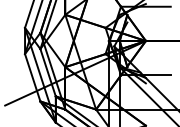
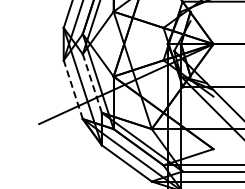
line: (48, 72) -> (92, 83), solid -> dashed
line: (32, 77) -> (73, 89), solid -> dashed

